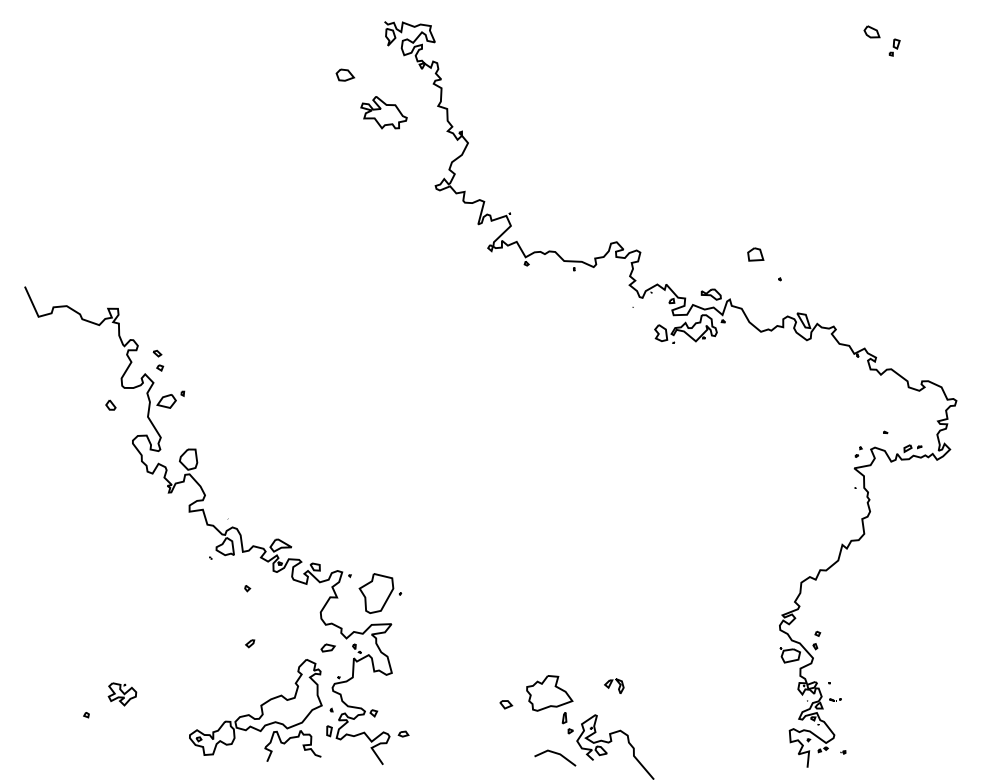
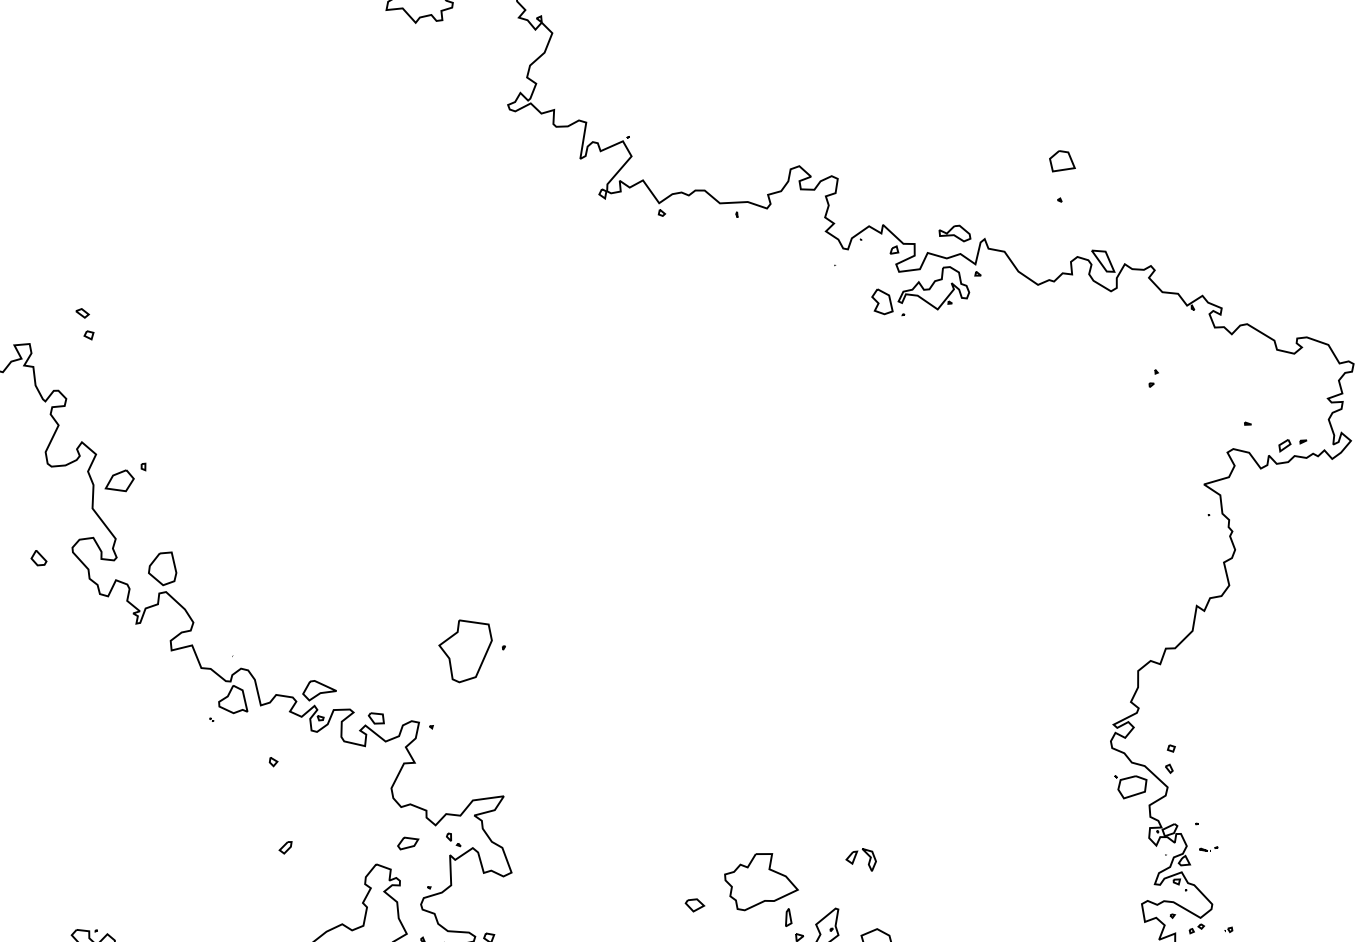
part: (755, 254) -> (1061, 160), moved
part: (158, 360) -> (85, 323), moved
part: (110, 404) -> (38, 557), moved
part: (858, 451) -> (1153, 377), moved
part: (380, 593) -> (472, 650), moved

